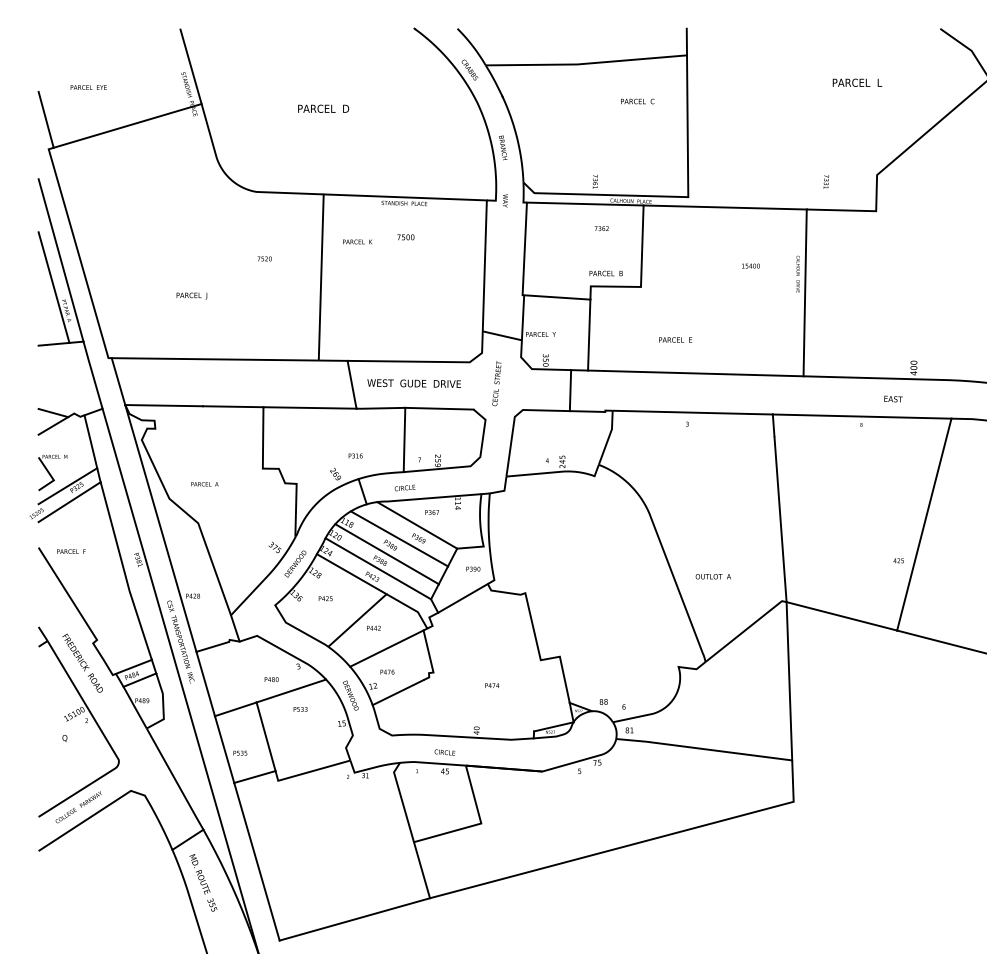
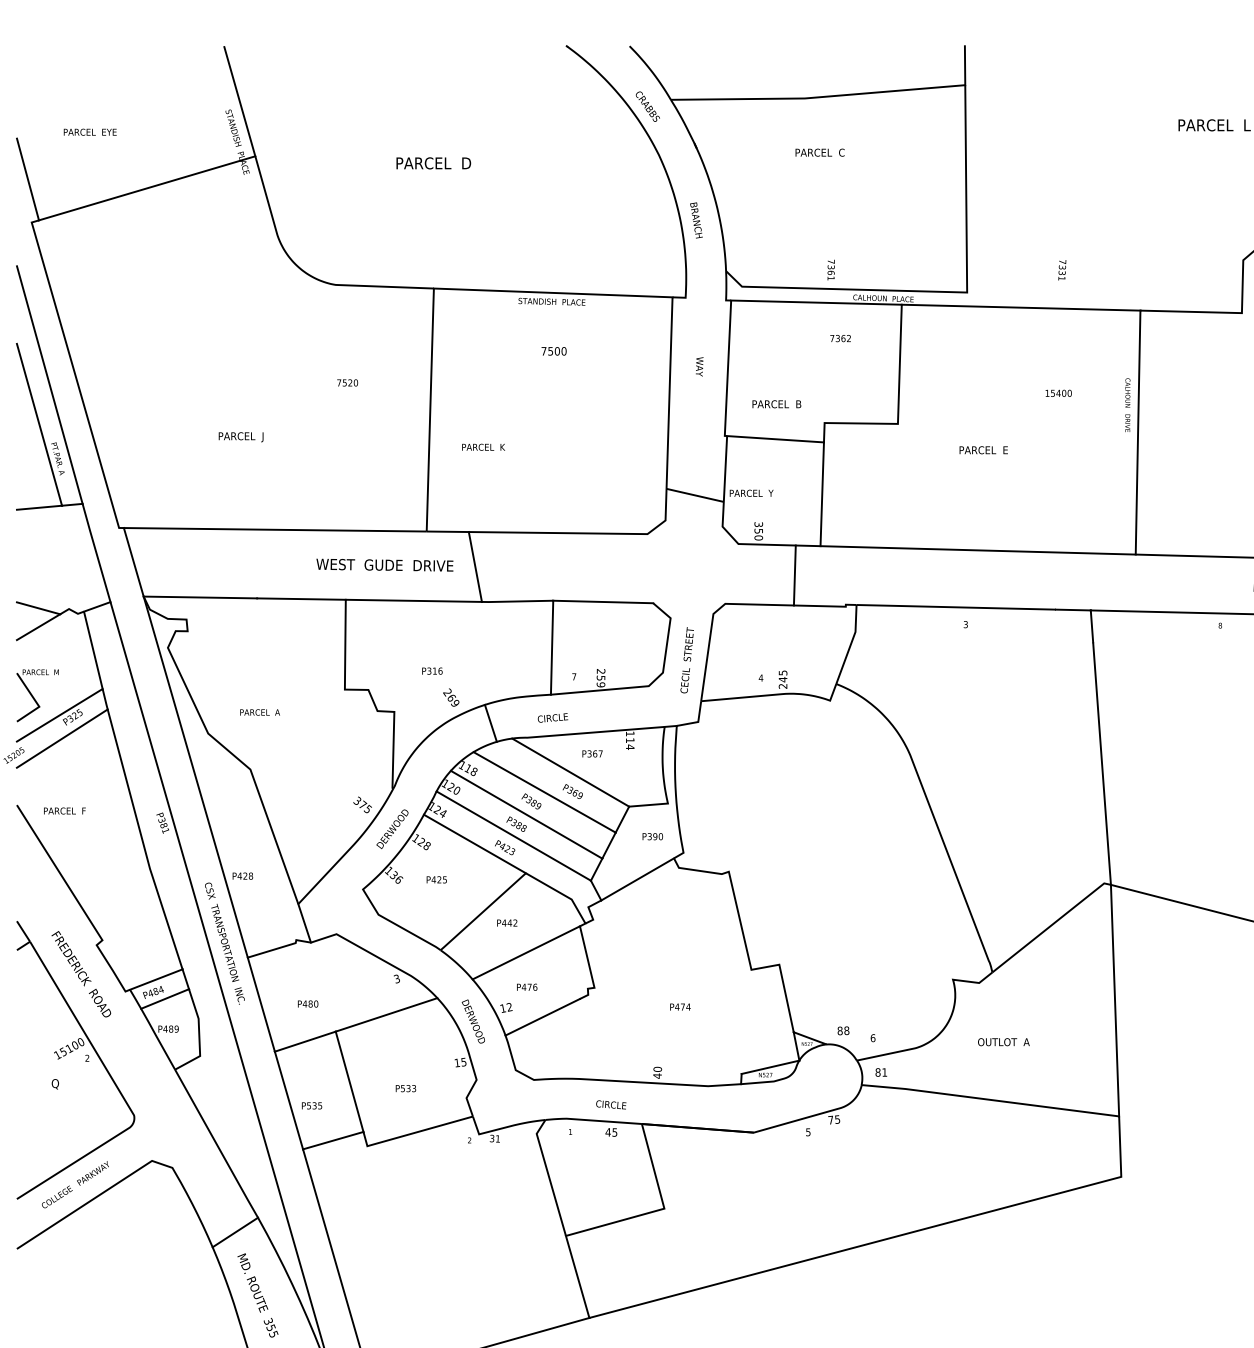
text: (637, 101) -> (819, 152), moved
text: (825, 181) -> (1061, 269), moved
text: (505, 200) -> (699, 366), moved
text: (357, 241) -> (483, 446), moved
text: (605, 273) -> (775, 404), moved
text: (675, 339) -> (983, 449), moved
text: (413, 383) -> (383, 565), moved
text: (496, 383) -> (686, 660), moved
text: (355, 455) -> (432, 670), moved
text: (712, 576) -> (1002, 1041), moved
text: (271, 679) -> (307, 1003), moved
text: (300, 709) -> (405, 1088), moved

